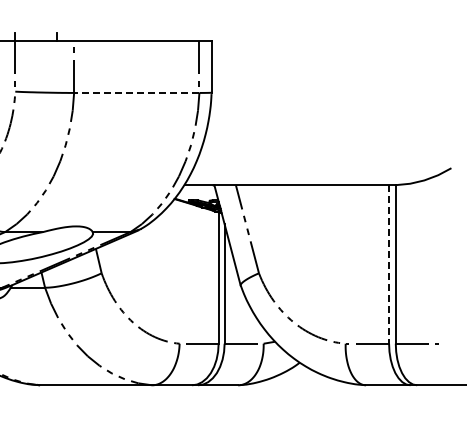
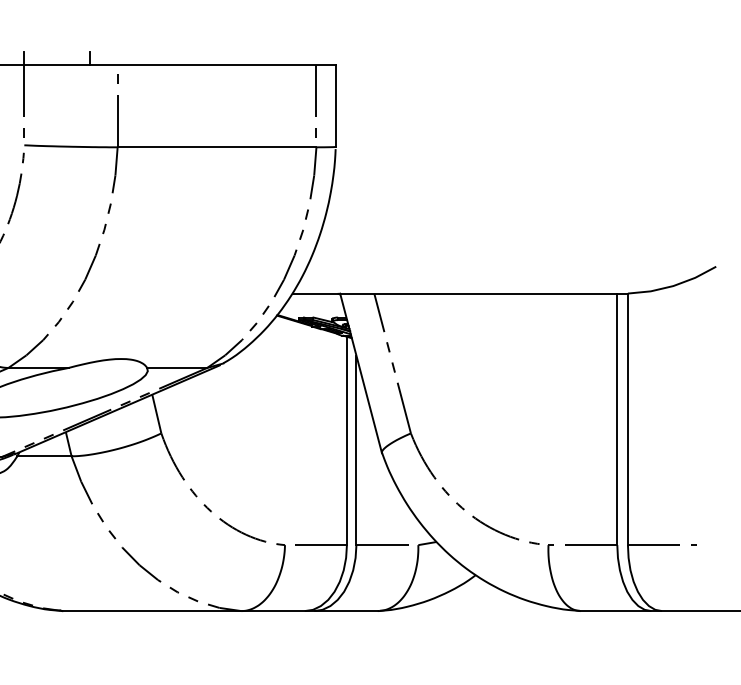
line: (136, 92) -> (216, 146), dashed -> solid
line: (389, 264) -> (617, 419), dashed -> solid

